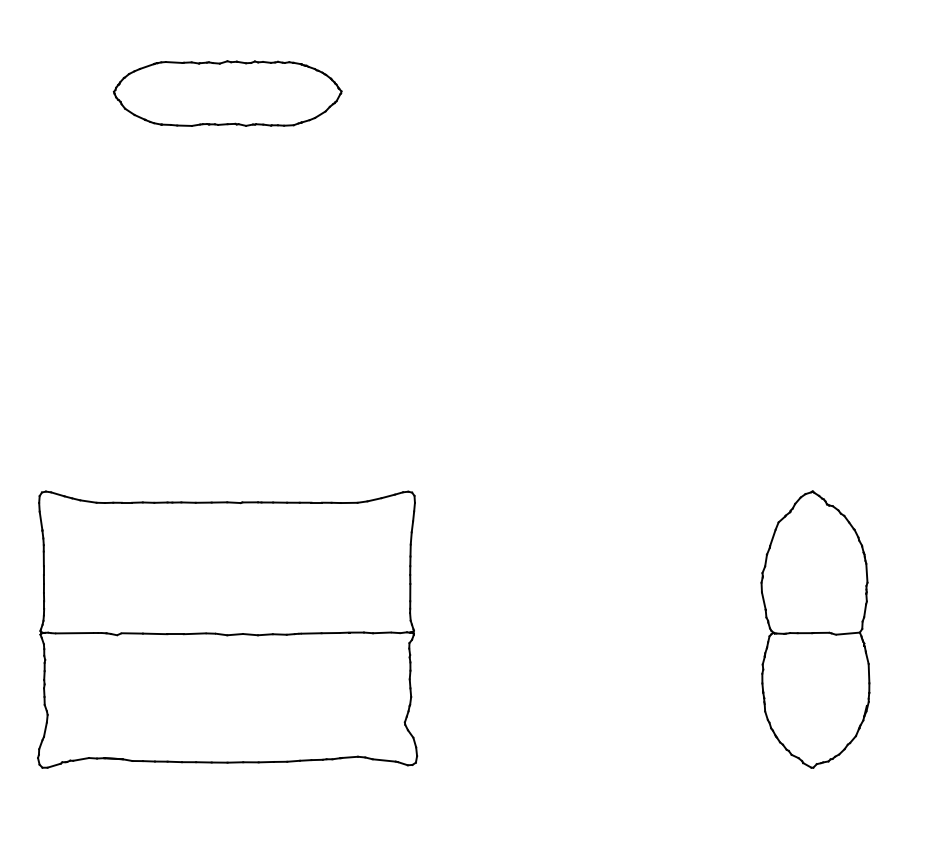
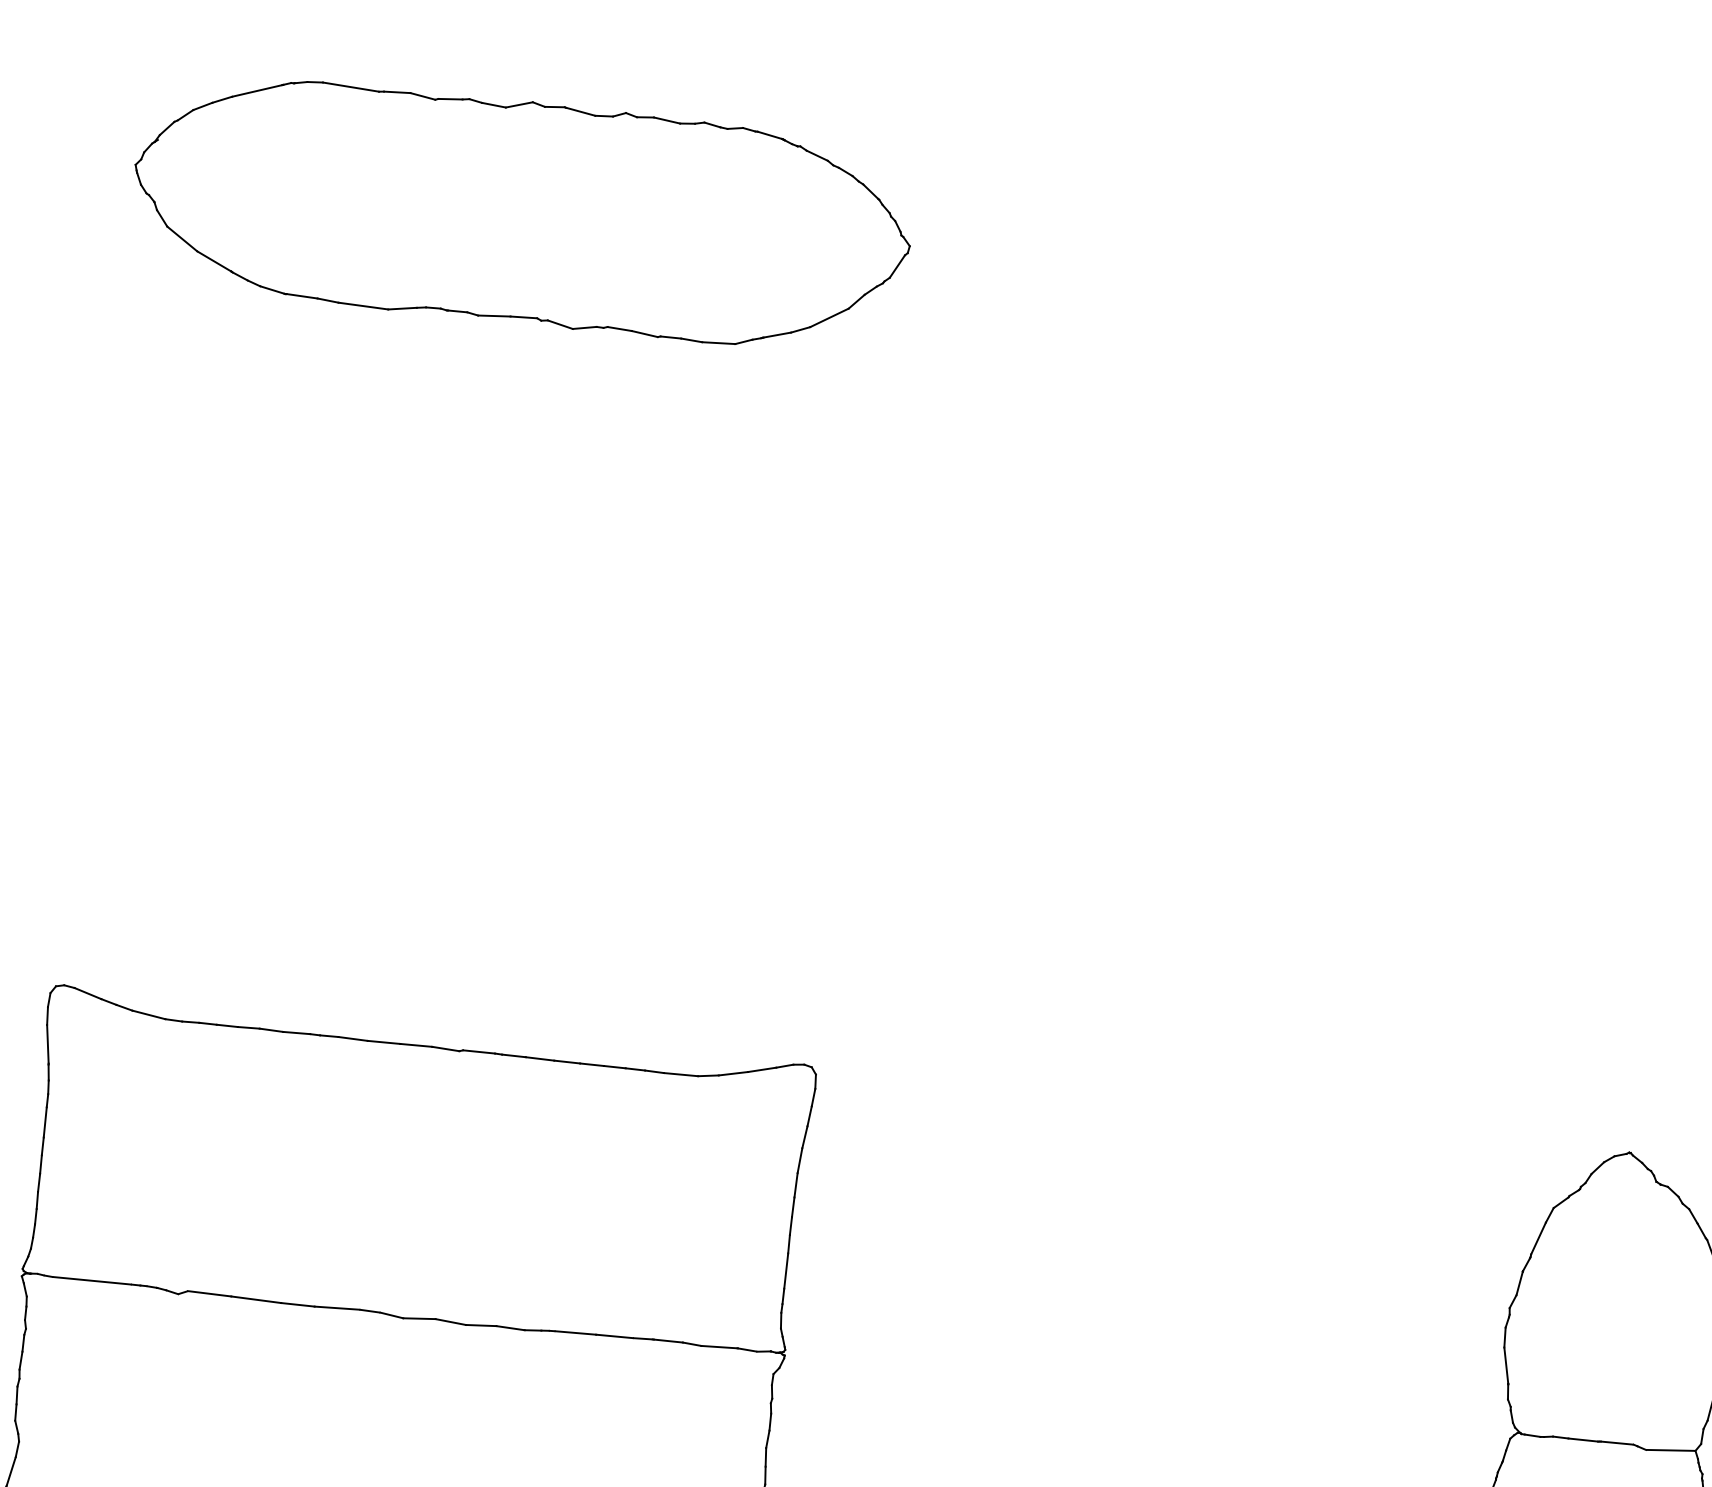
part: (227, 93) -> (521, 212), size x1.67

